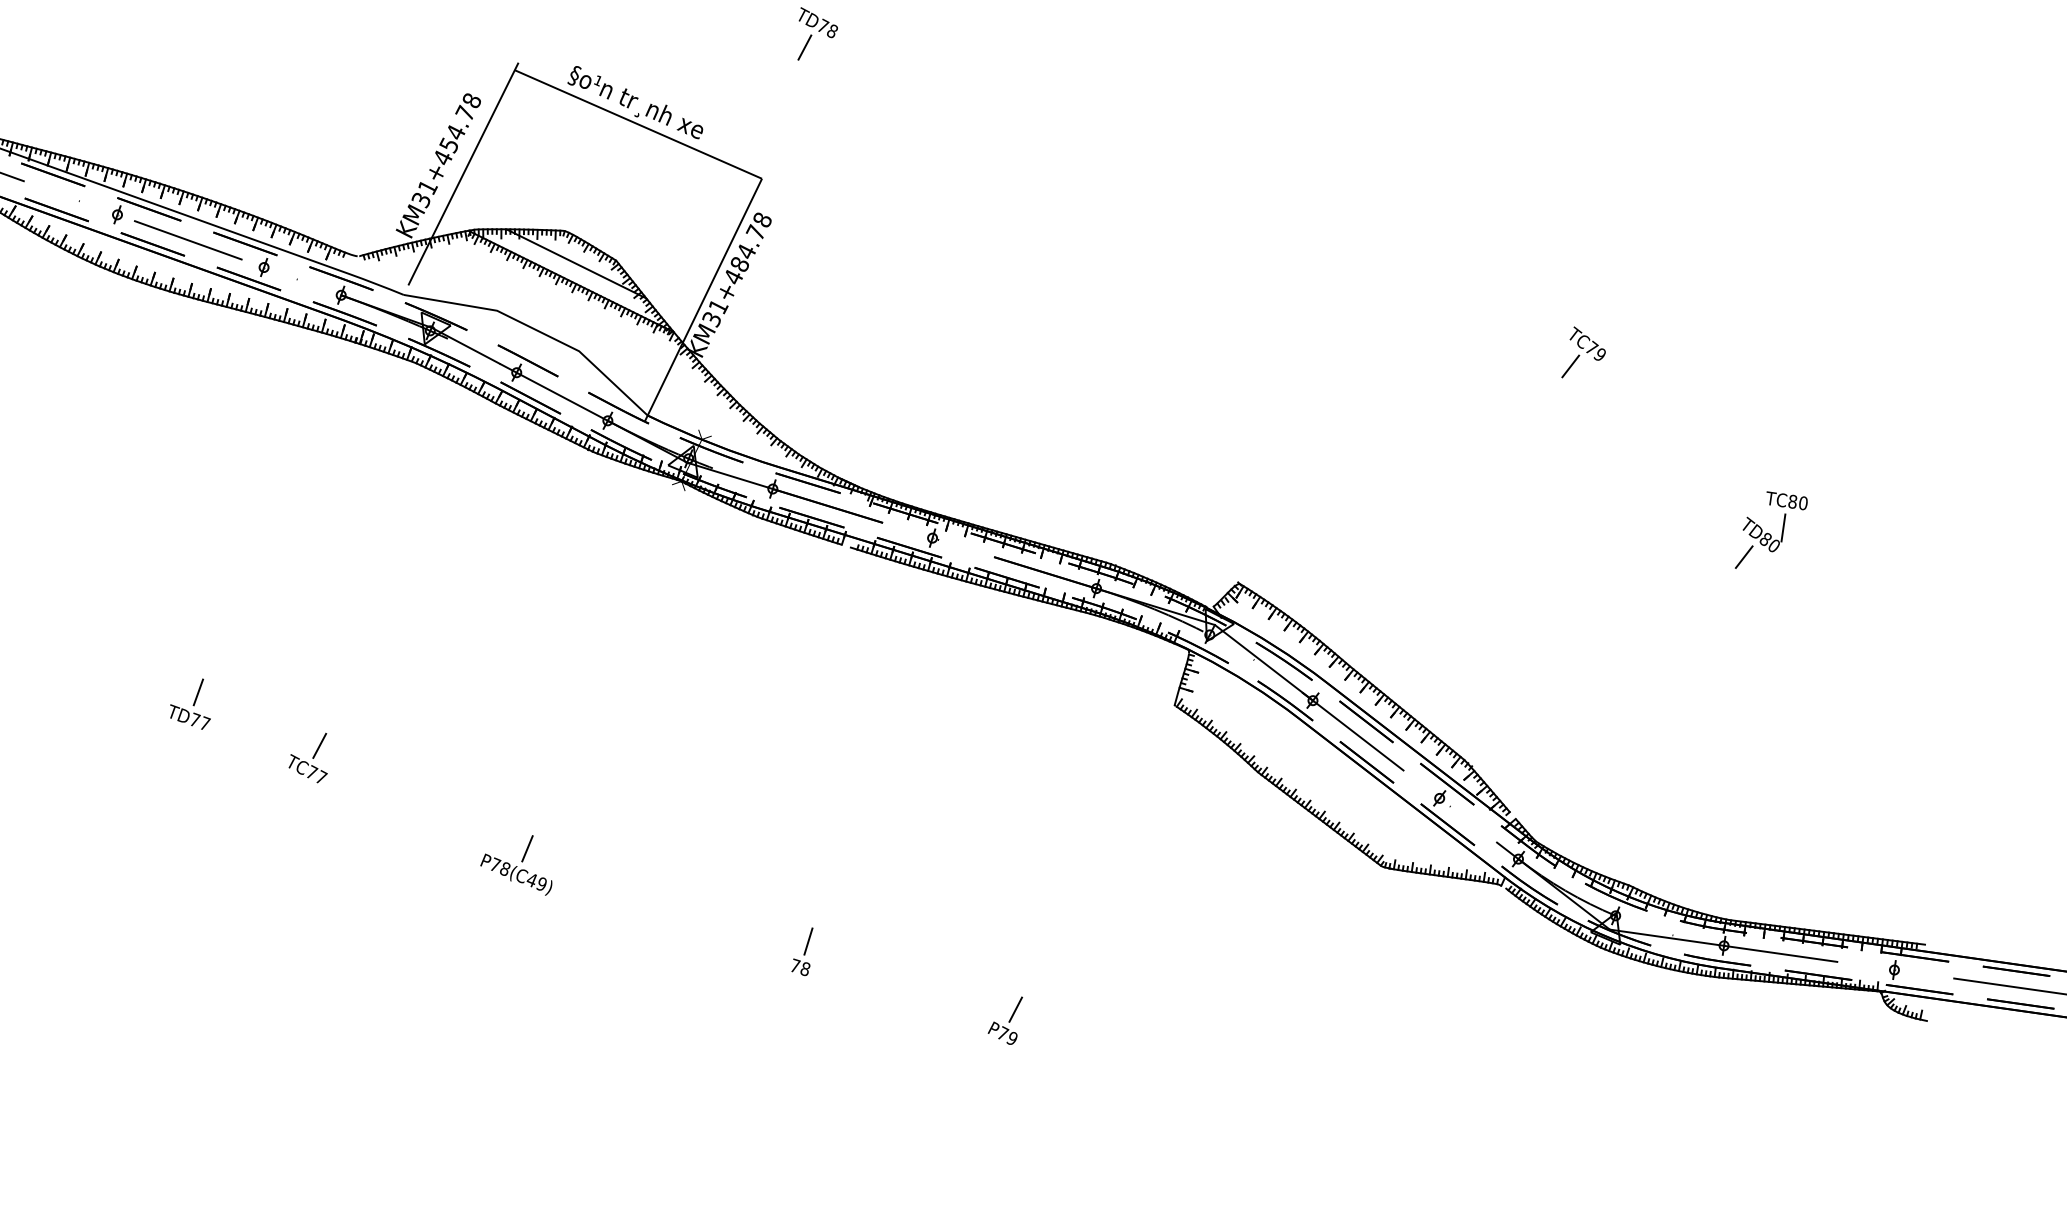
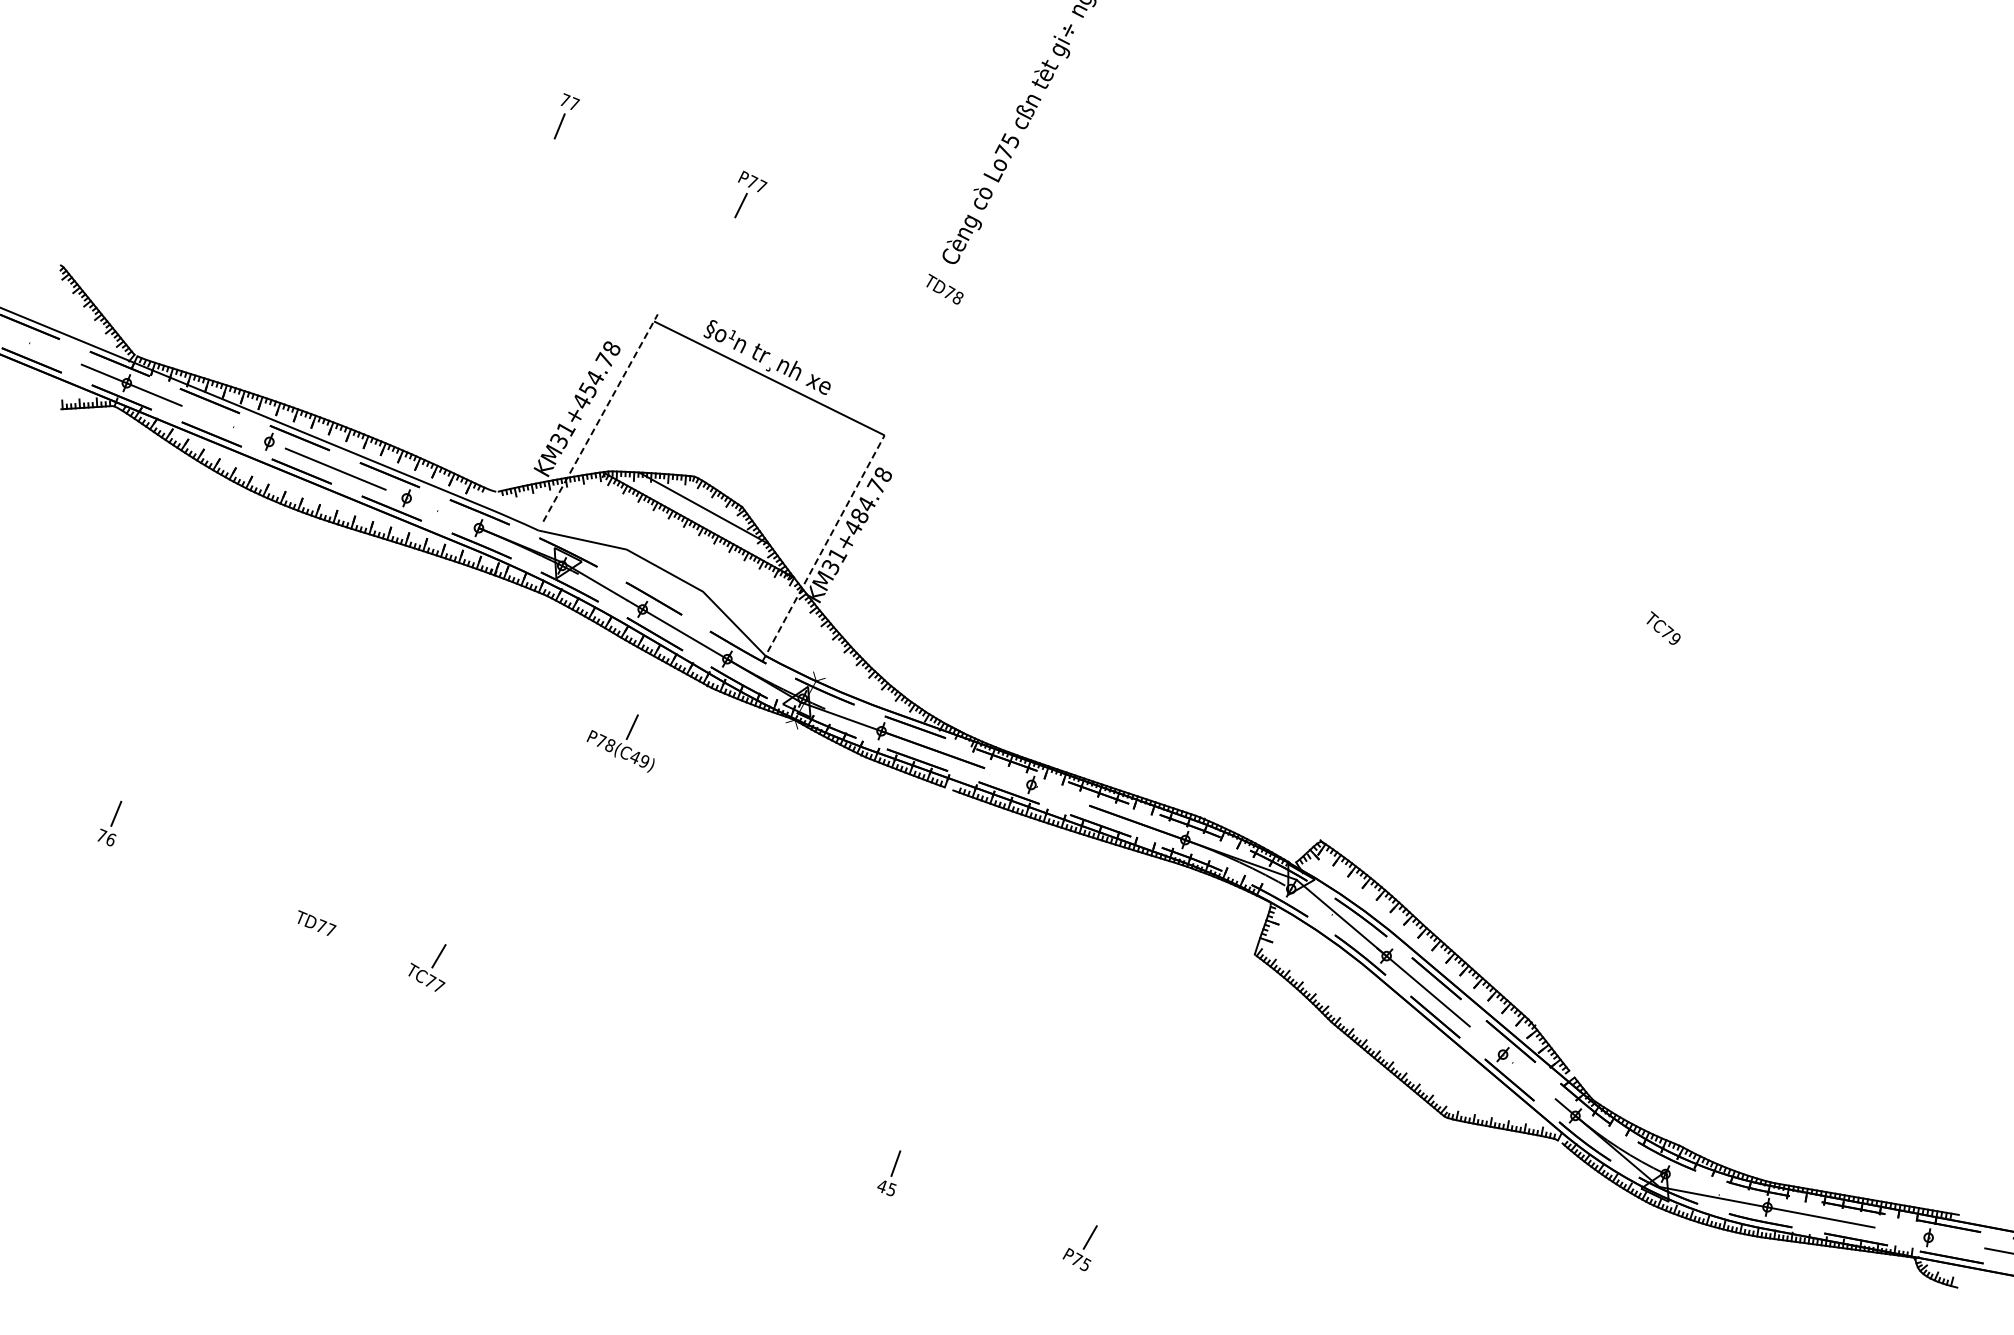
line: (804, 47) -> (930, 312), removed
line: (463, 174) -> (600, 418), solid -> dashed
line: (703, 300) -> (823, 548), solid -> dashed
line: (1570, 365) -> (1646, 648), removed
part: (1771, 528) -> (1830, 812), removed
line: (198, 692) -> (325, 900), removed
part: (515, 866) -> (620, 743), moved
text: (799, 966) -> (886, 1187), 78 -> 45
text: (1012, 1038) -> (1085, 1264), P79 -> P75

